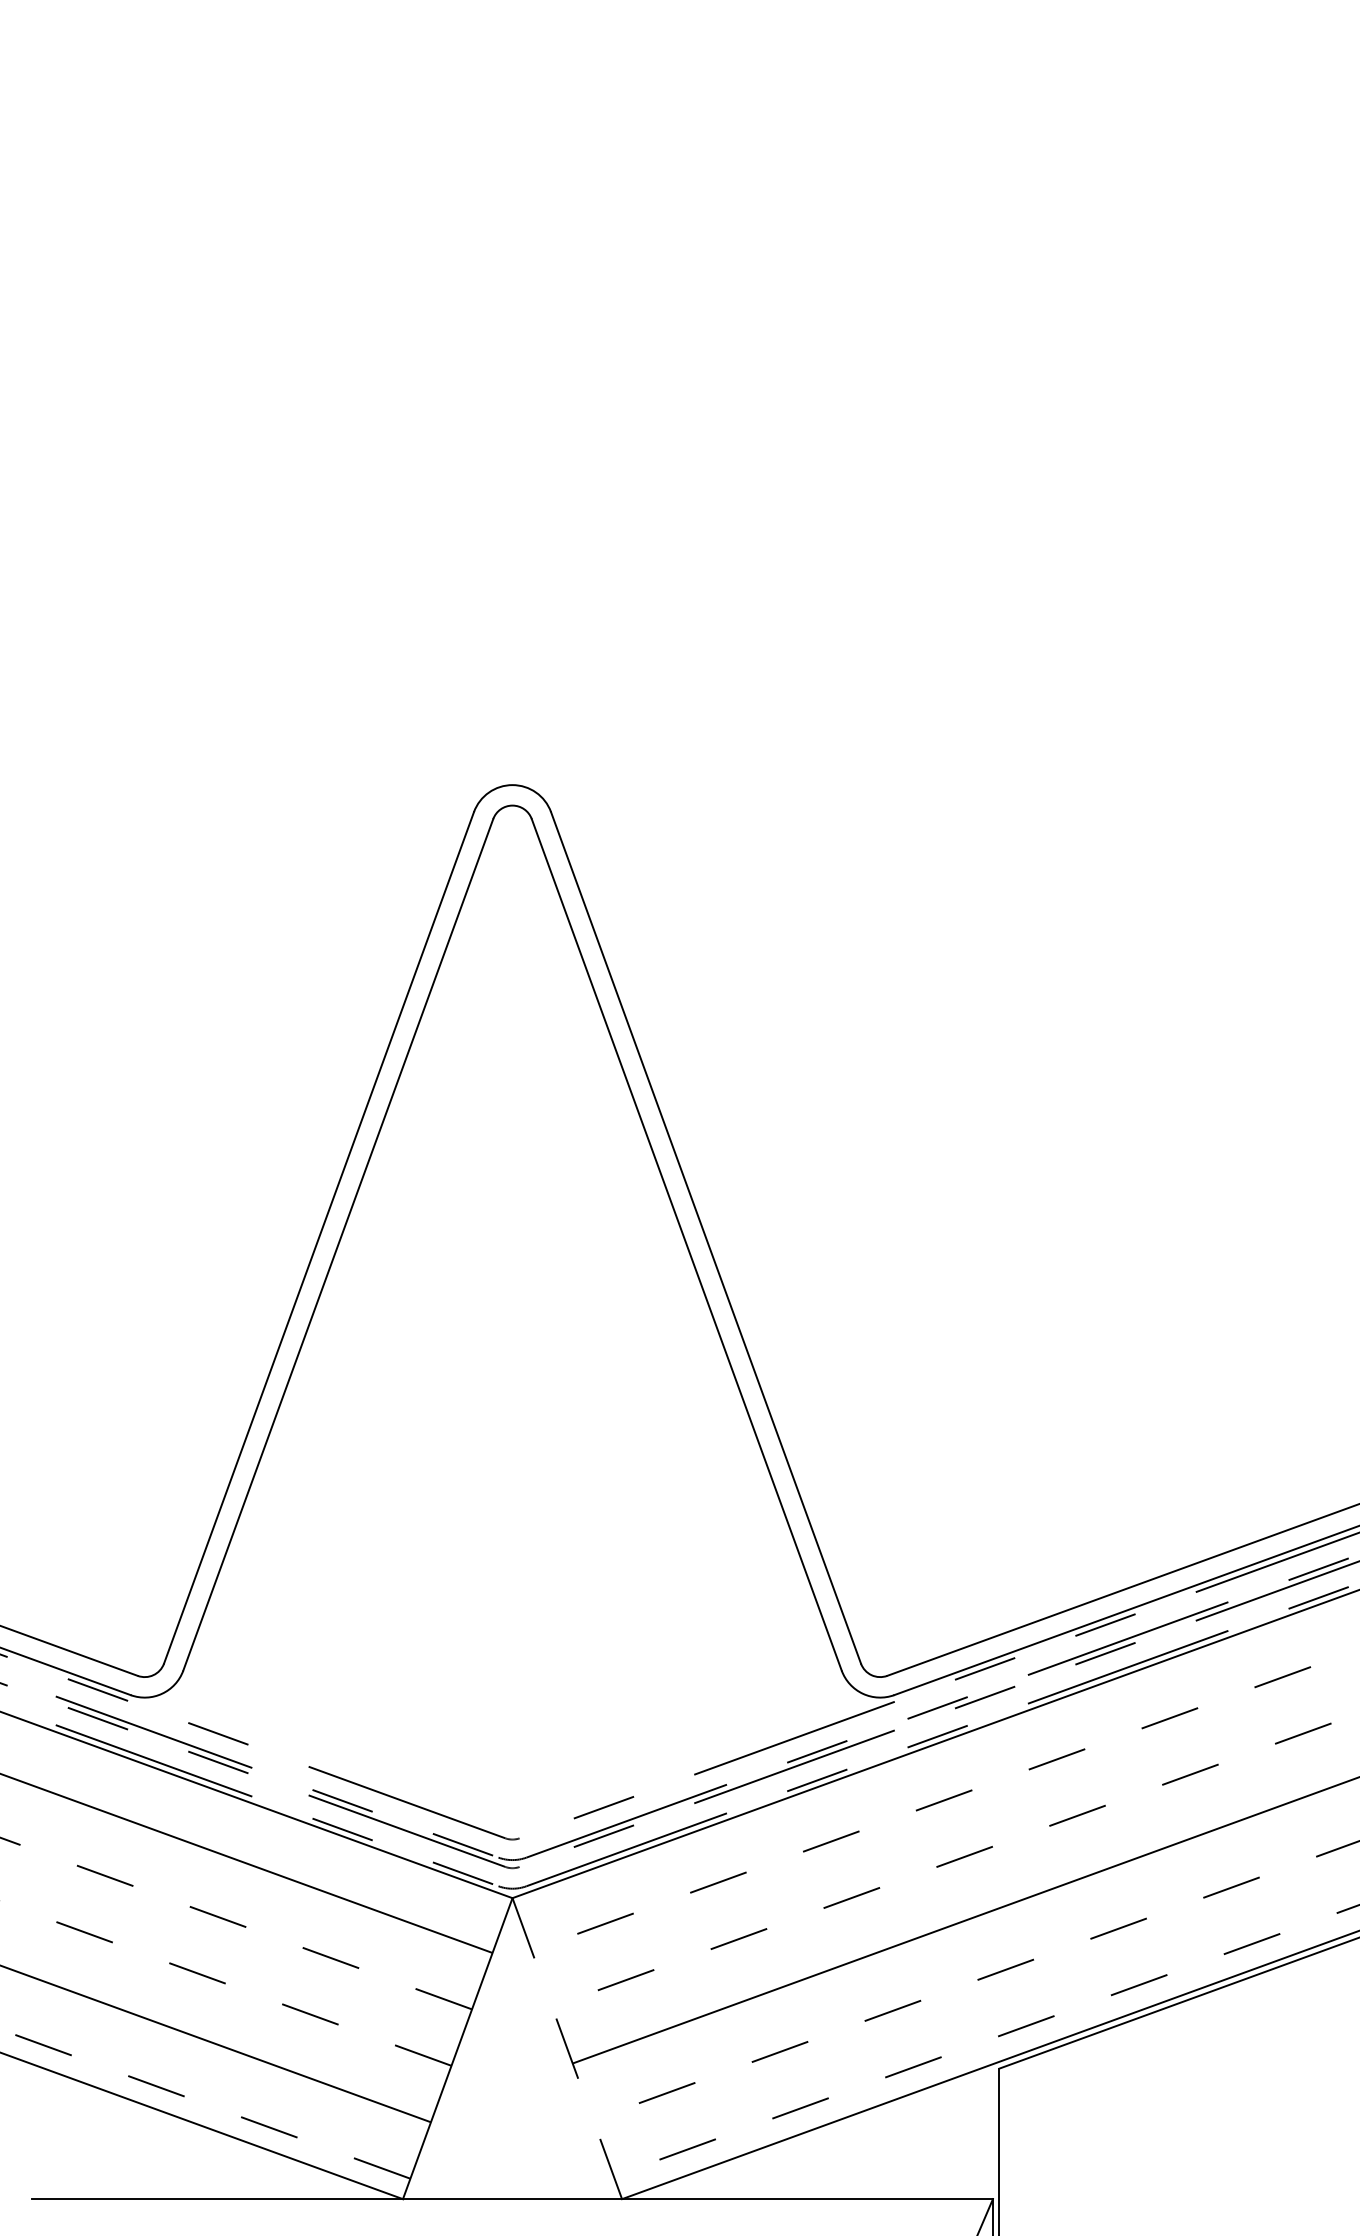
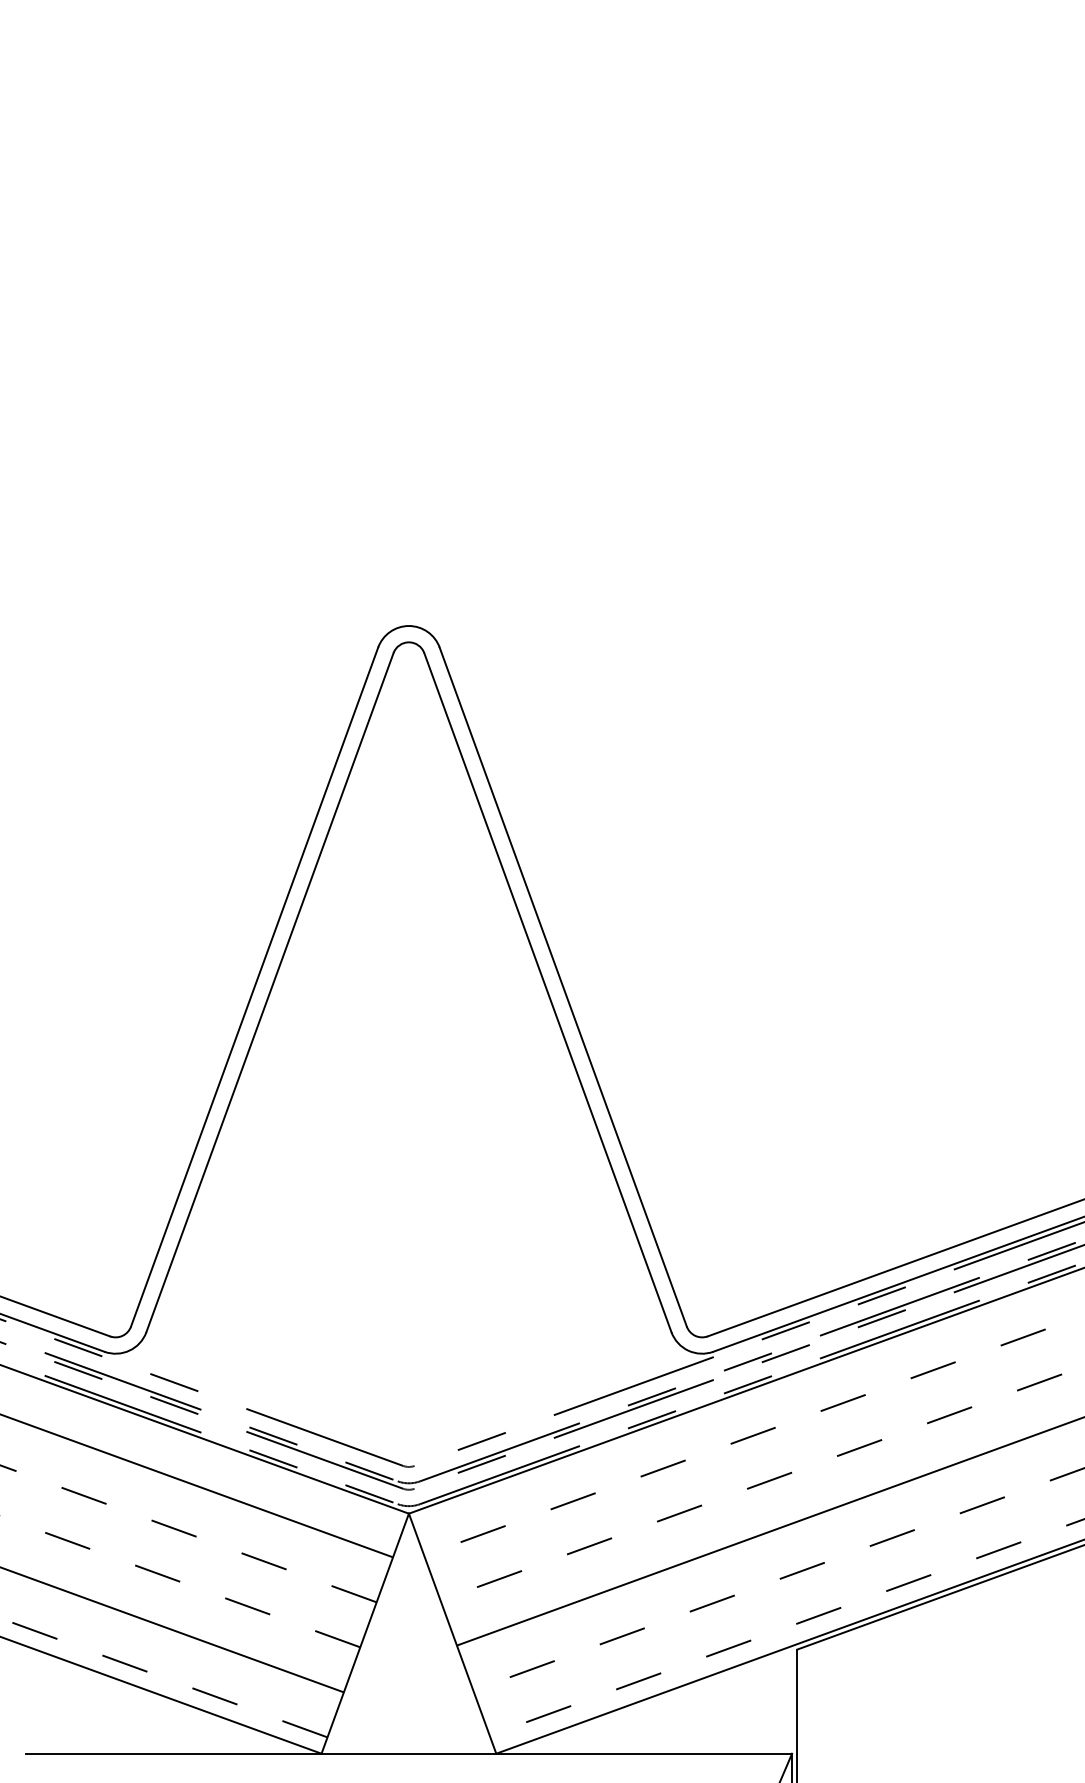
line: (567, 2048) -> (452, 1633), dashed -> solid

